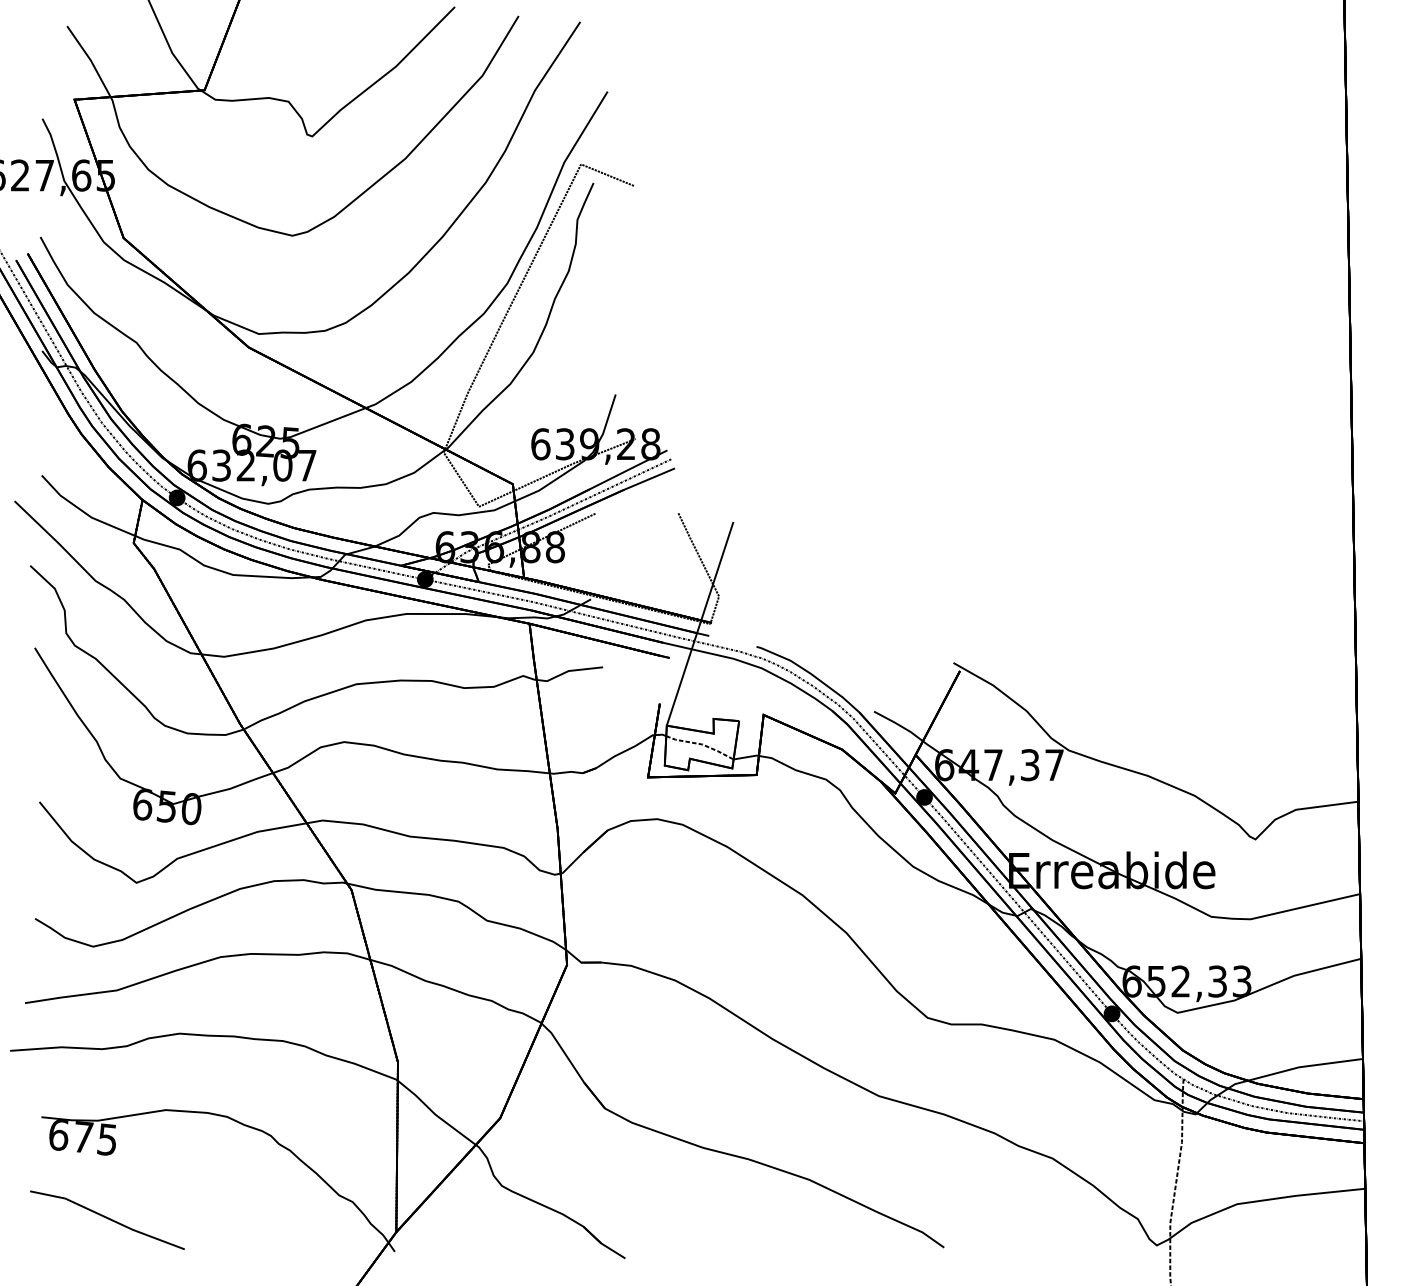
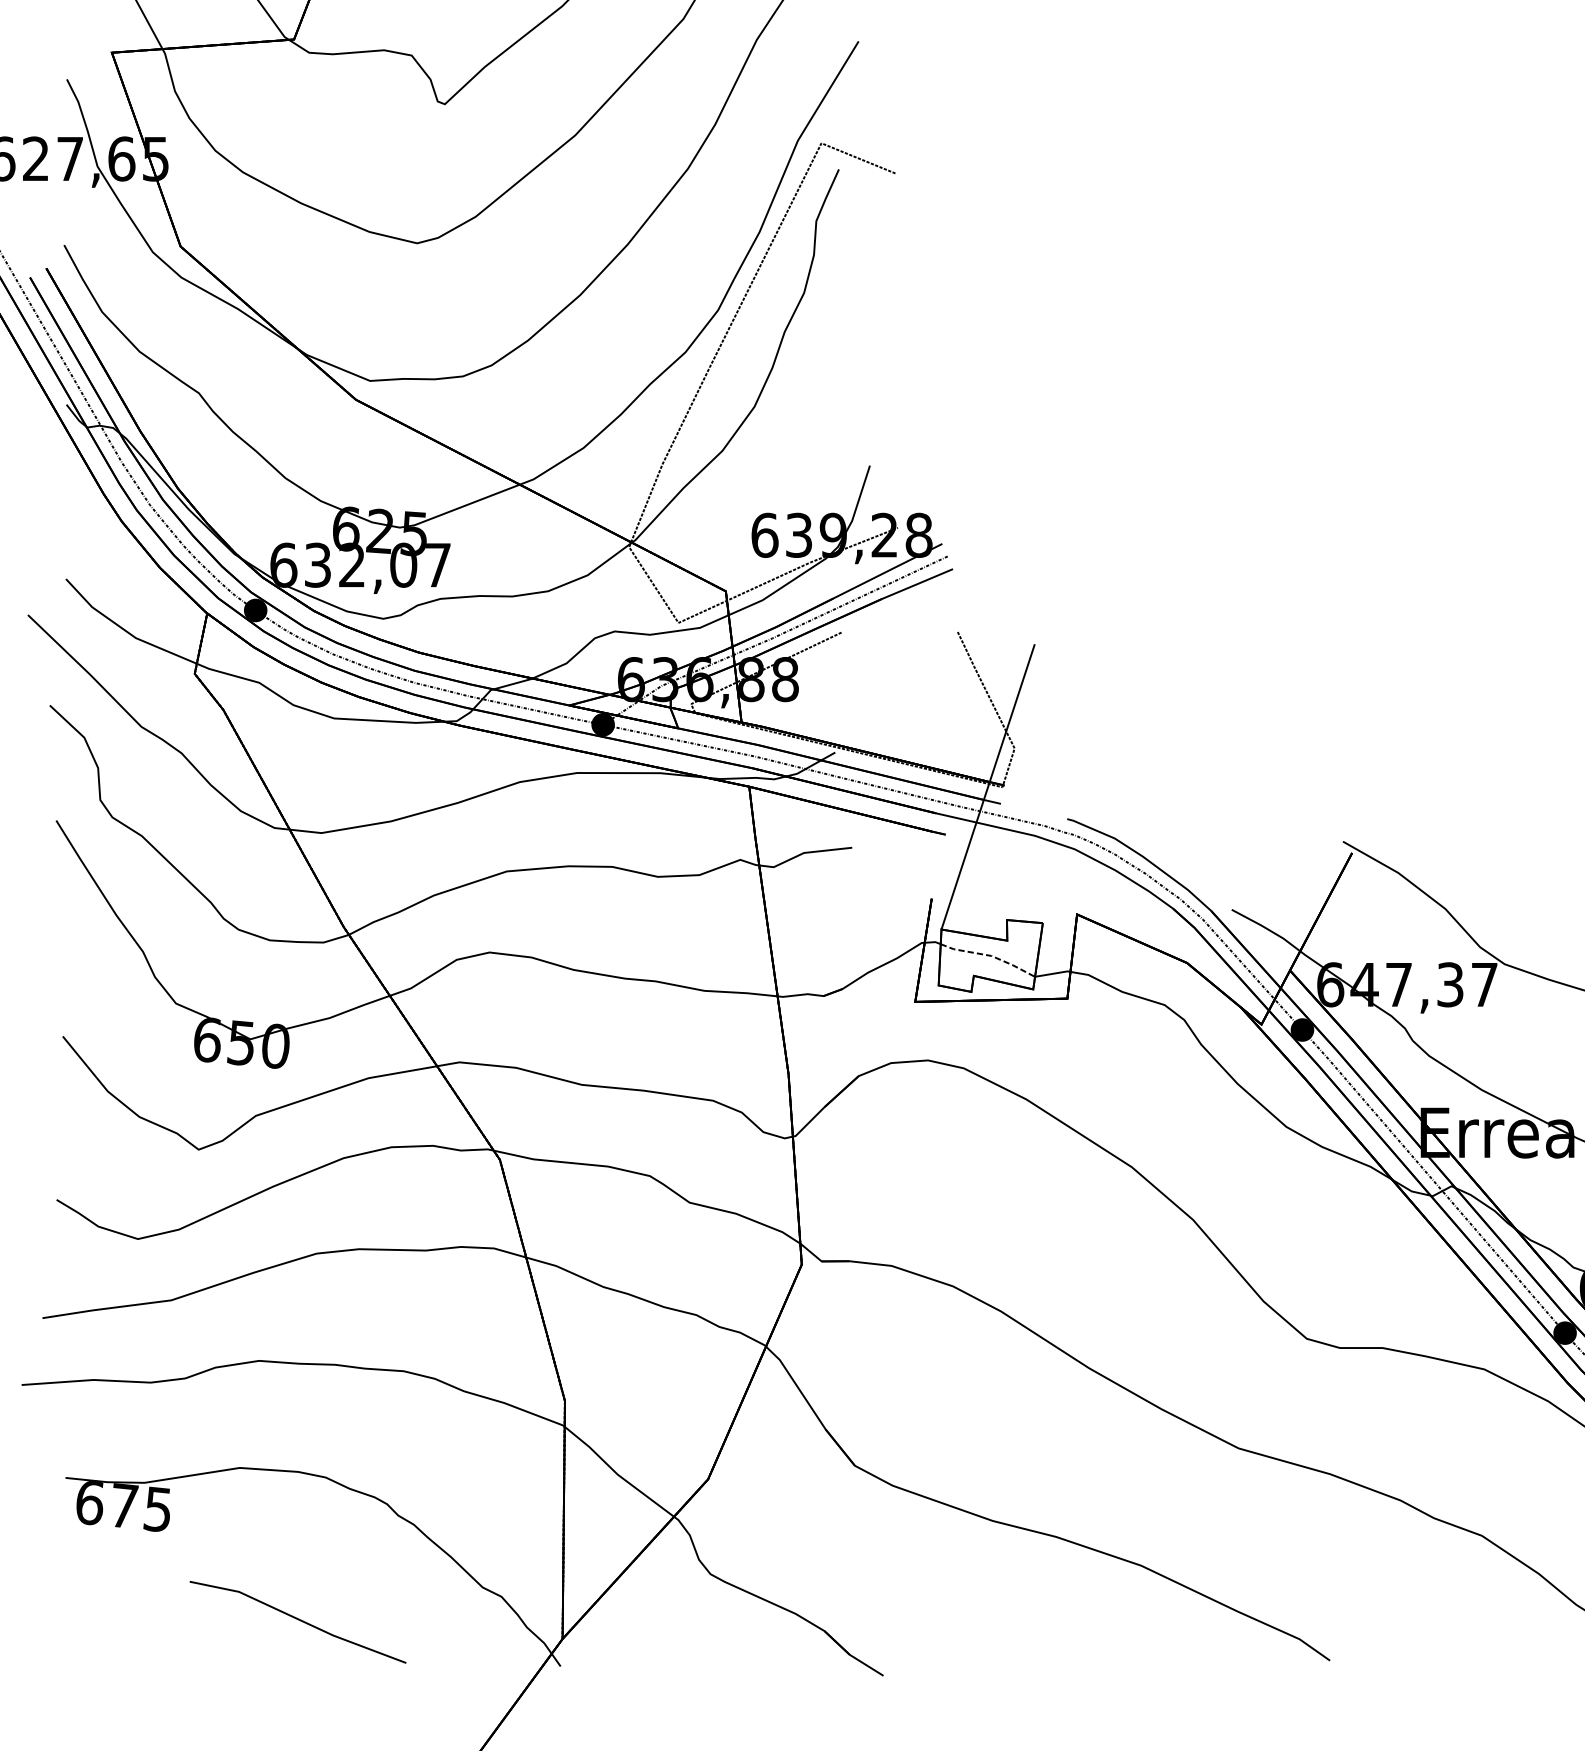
line: (107, 1219) -> (298, 1621), moved

